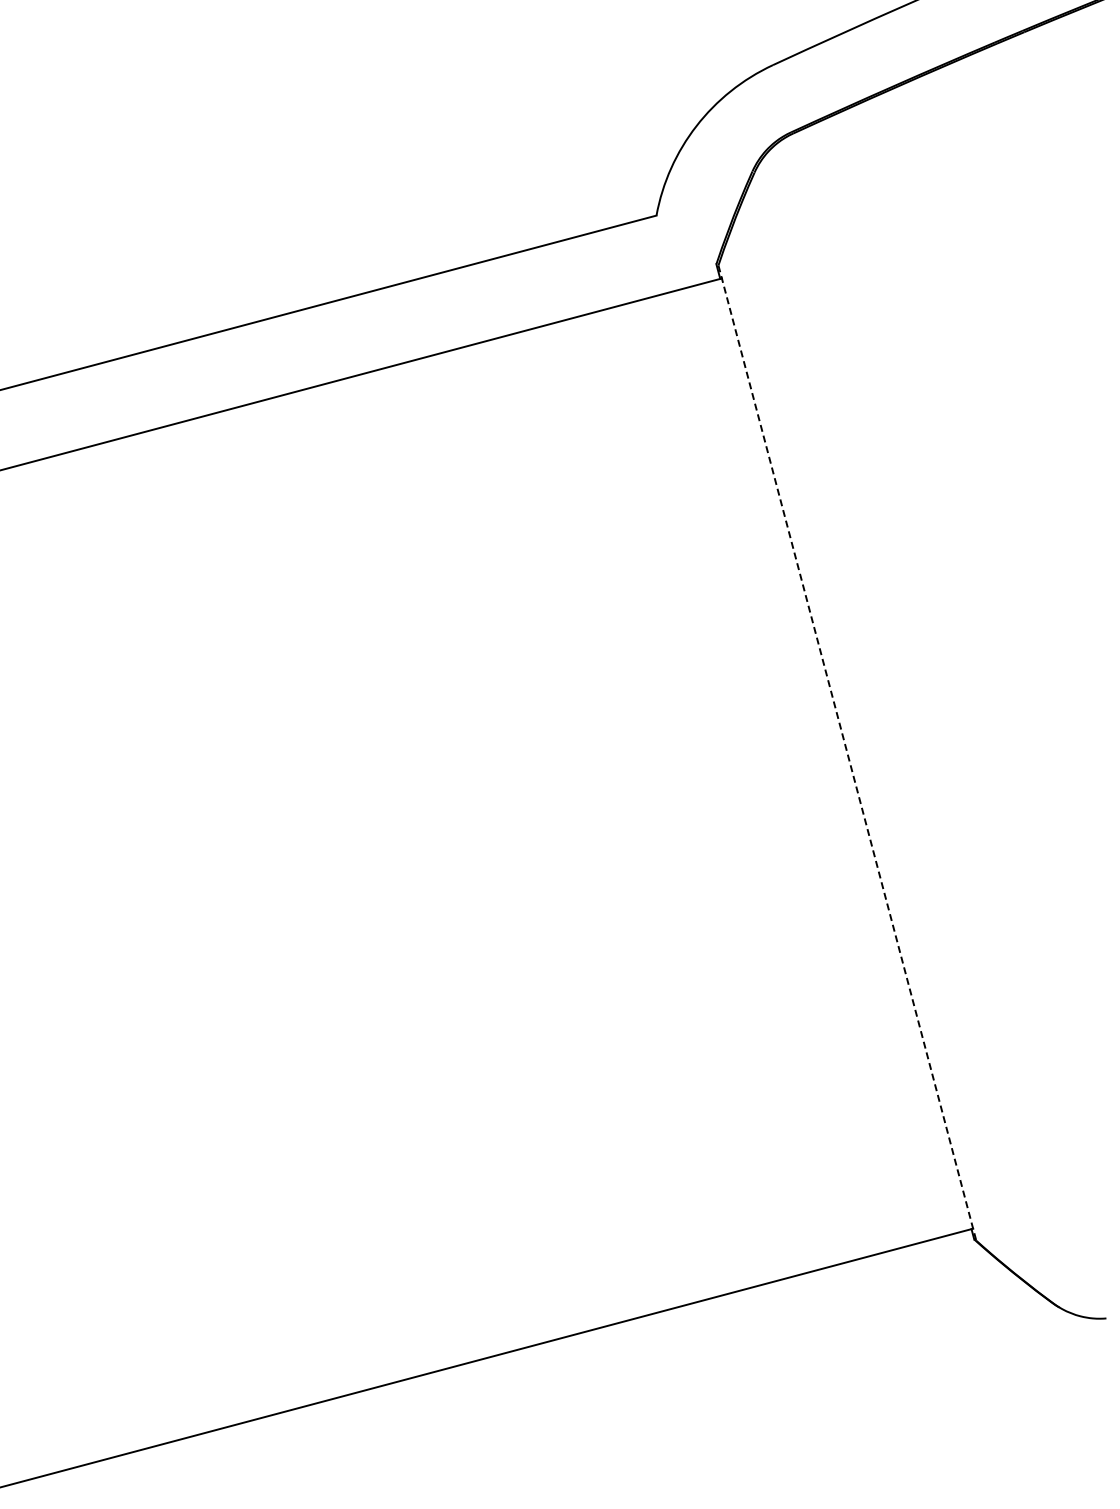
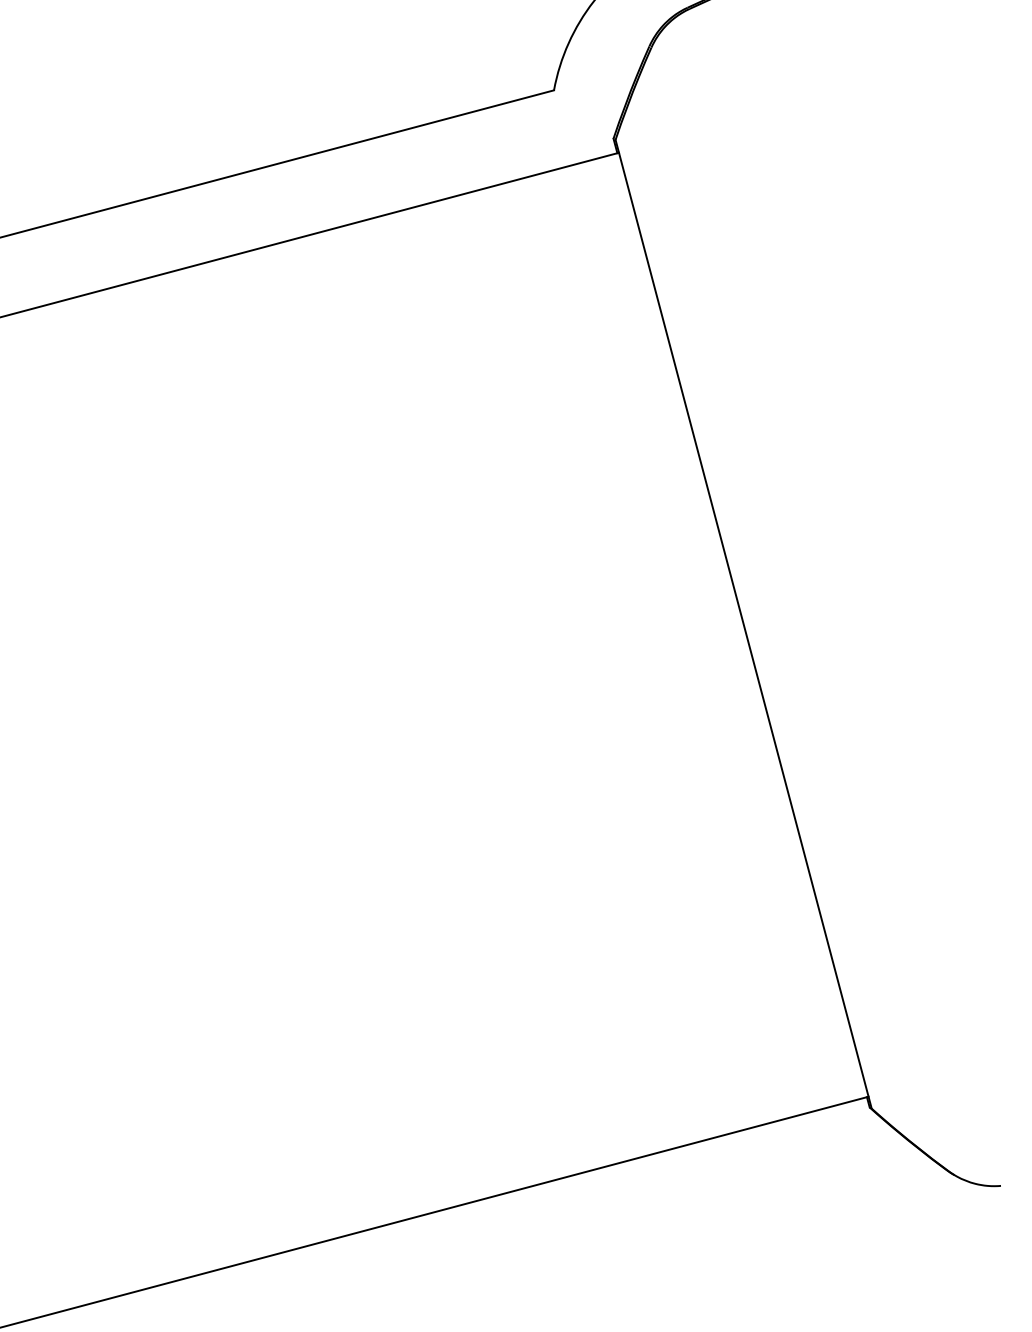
line: (847, 753) -> (743, 624), dashed -> solid

